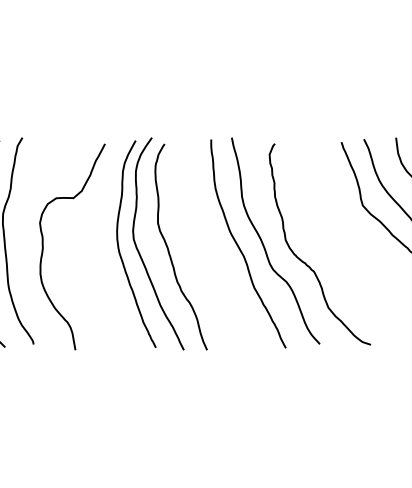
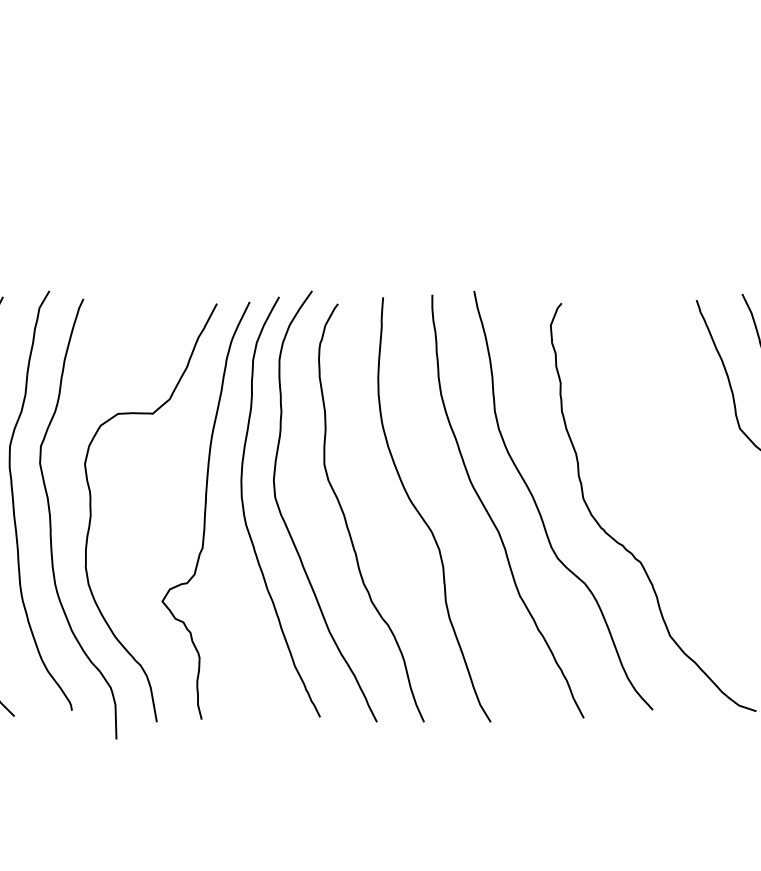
curve: (99, 245) -> (205, 509), added
curve: (23, 249) -> (51, 517), added
curve: (207, 249) -> (424, 517), added

